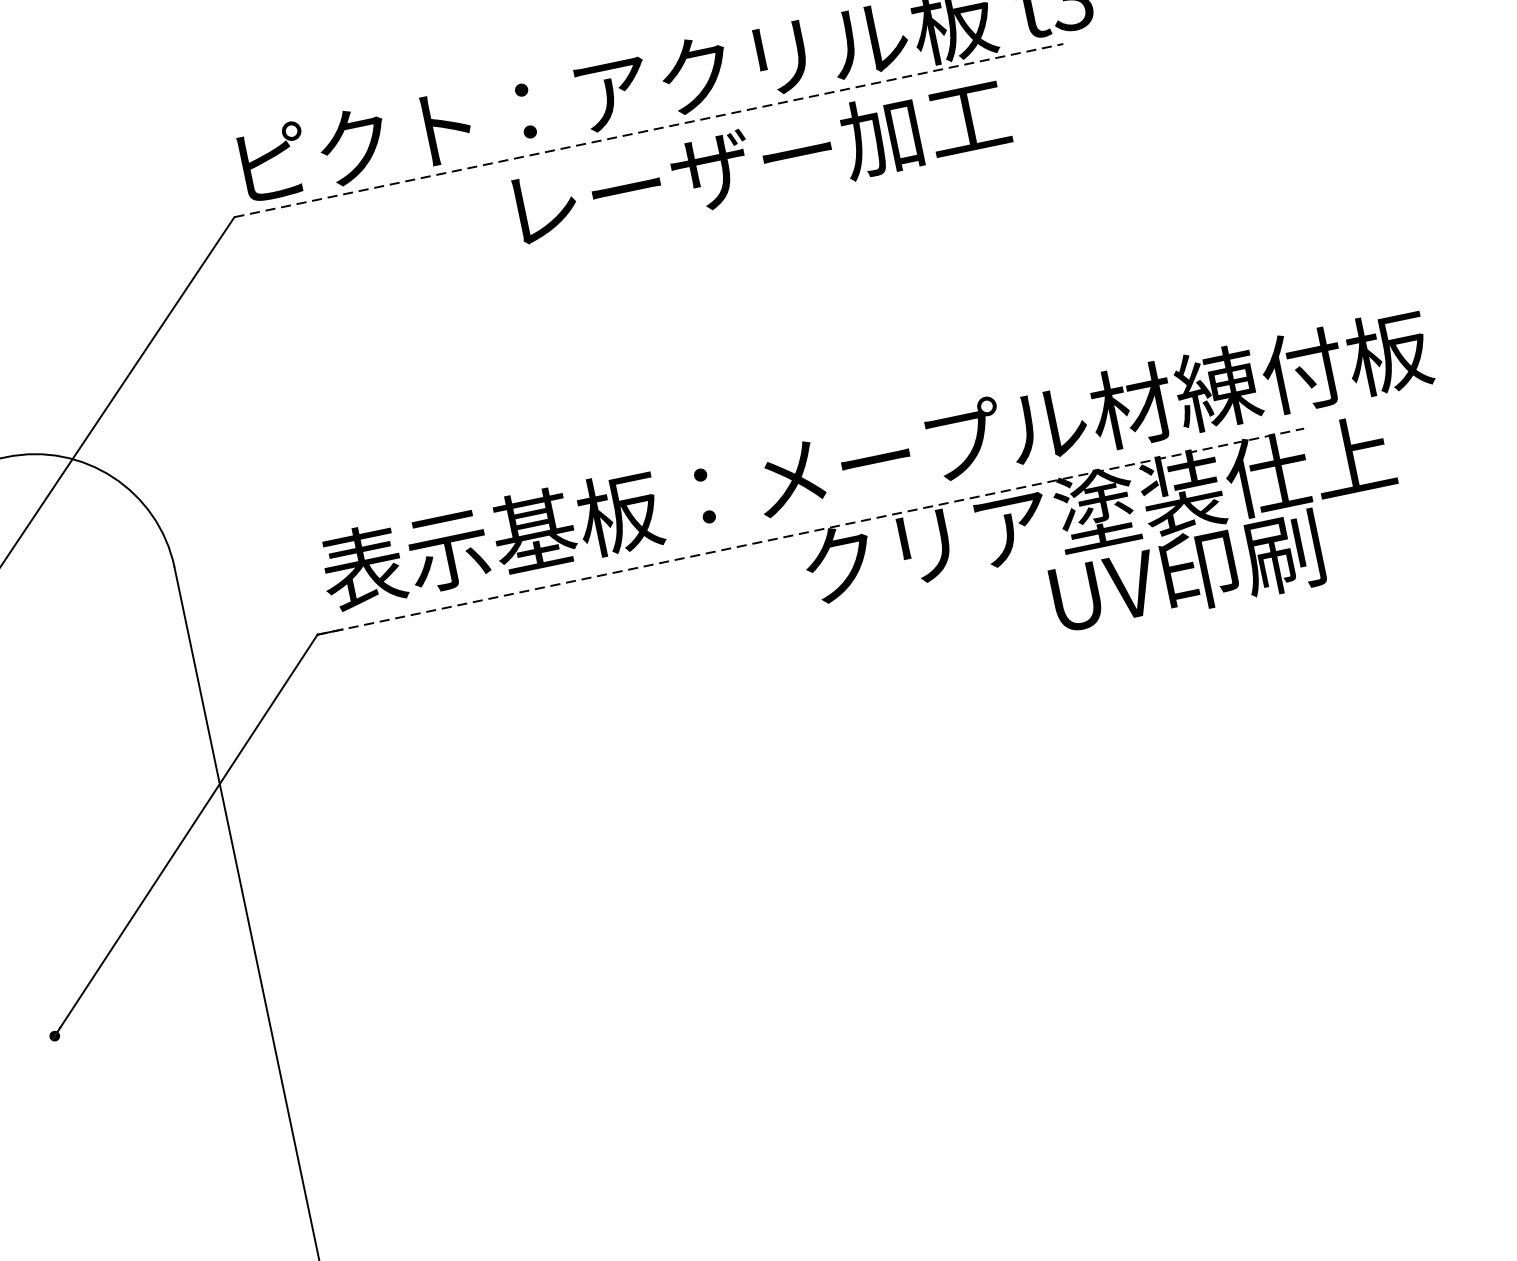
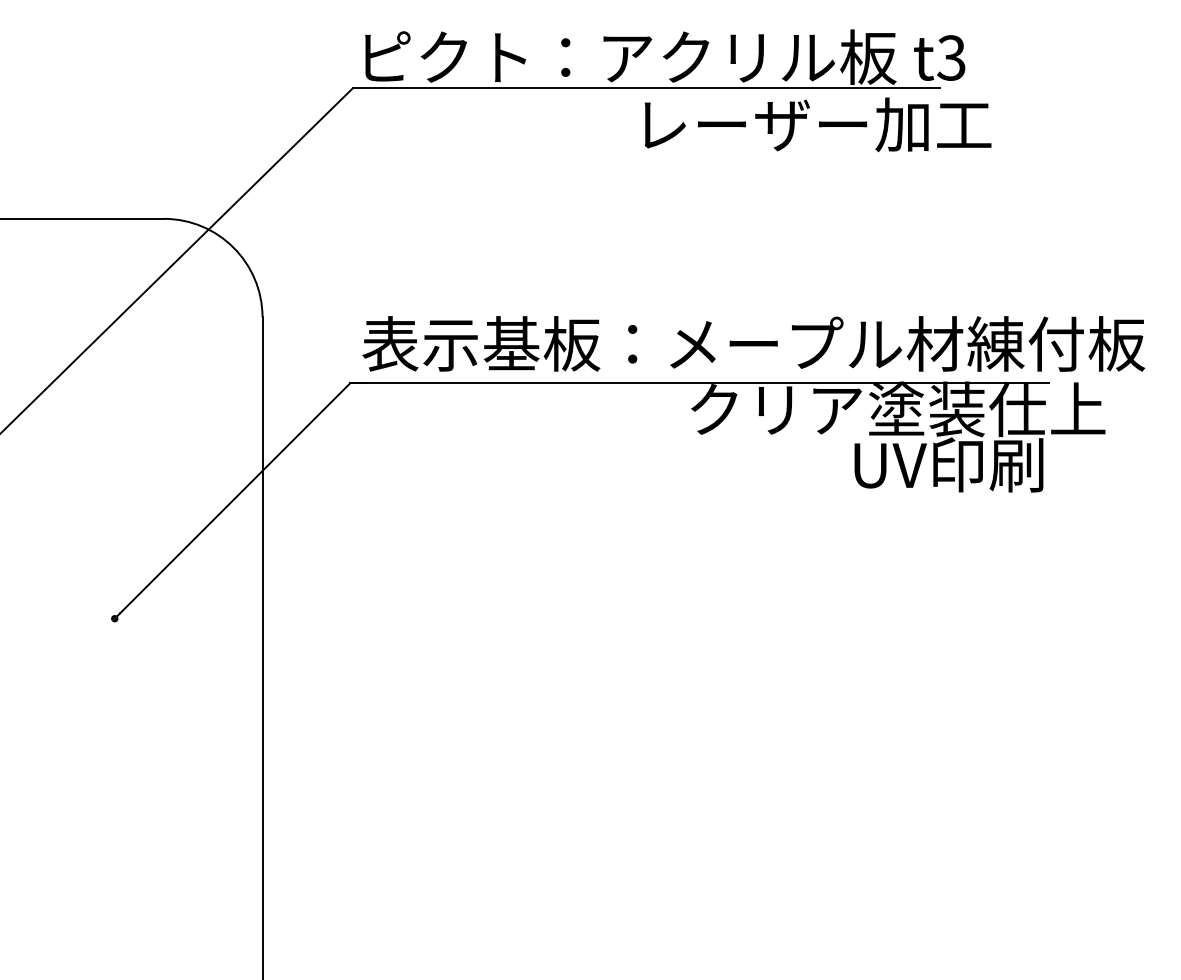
line: (649, 130) -> (646, 88), dashed -> solid
text: (761, 160) -> (817, 124), moved
line: (812, 531) -> (700, 383), dashed -> solid

